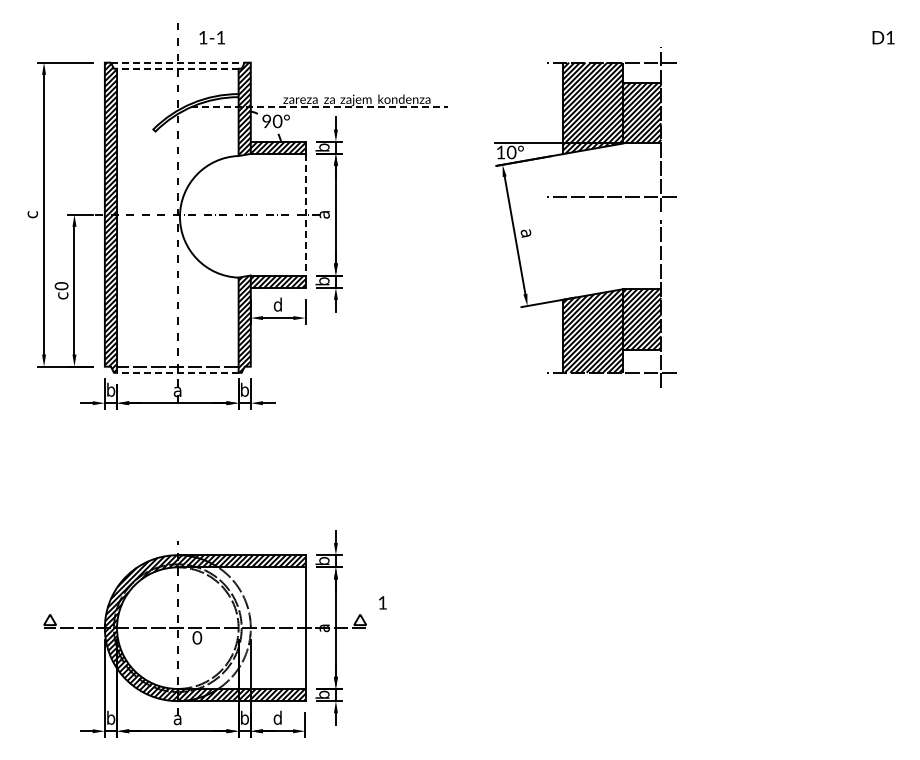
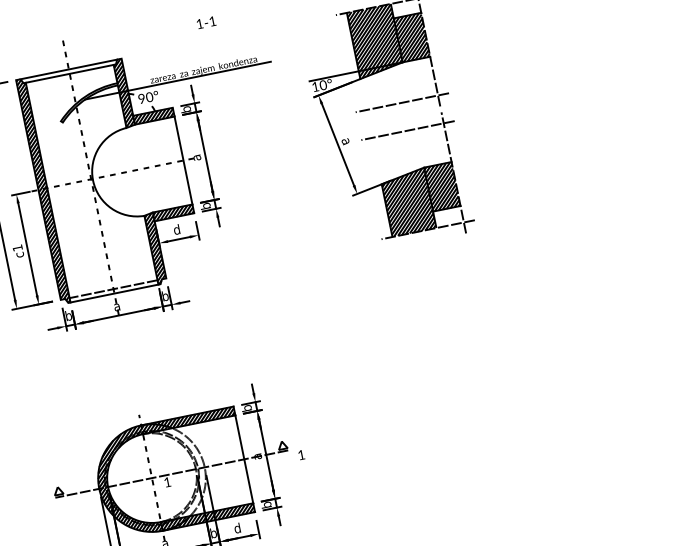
text: (211, 37) -> (205, 22), moved
line: (177, 62) -> (68, 69), dashed -> solid
line: (177, 68) -> (69, 73), dashed -> solid
line: (320, 107) -> (178, 80), dashed -> solid
line: (305, 214) -> (183, 160), dashed -> solid
line: (611, 235) -> (407, 130), added
text: (61, 286) -> (17, 248), c0 -> c1
line: (177, 372) -> (114, 293), dashed -> solid
text: (382, 602) -> (301, 454), moved
text: (197, 637) -> (167, 481), 0 -> 1

